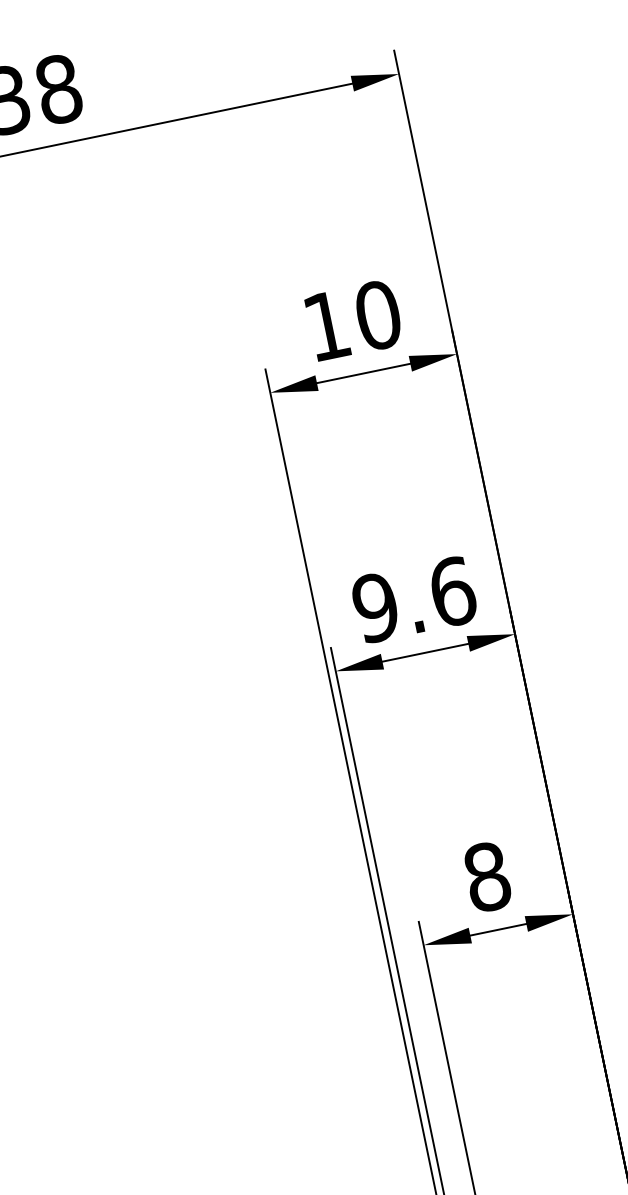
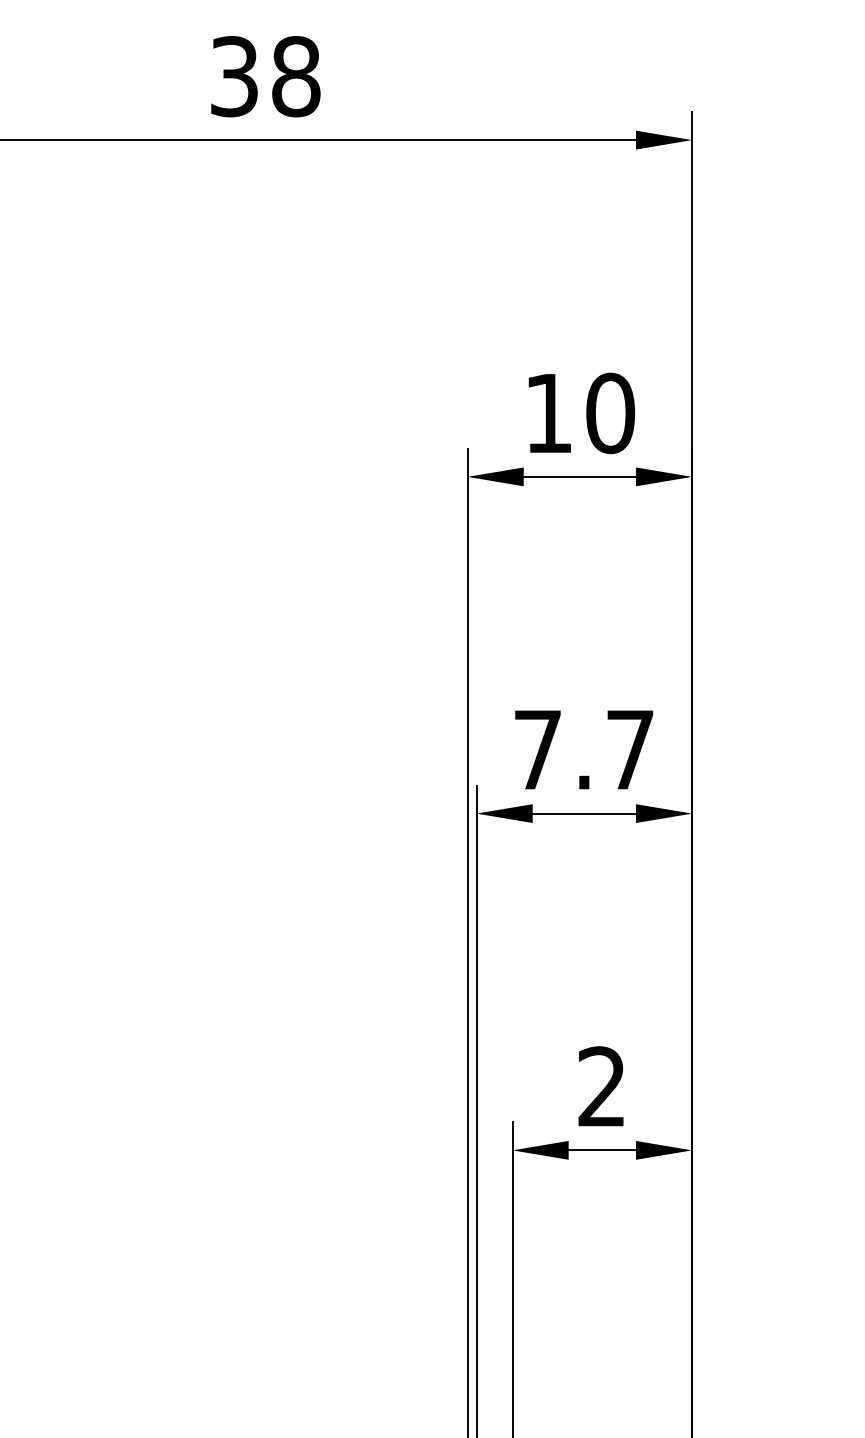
text: (414, 599) -> (584, 749), 9.6 -> 7.7
text: (487, 876) -> (602, 1086), 8 -> 2

